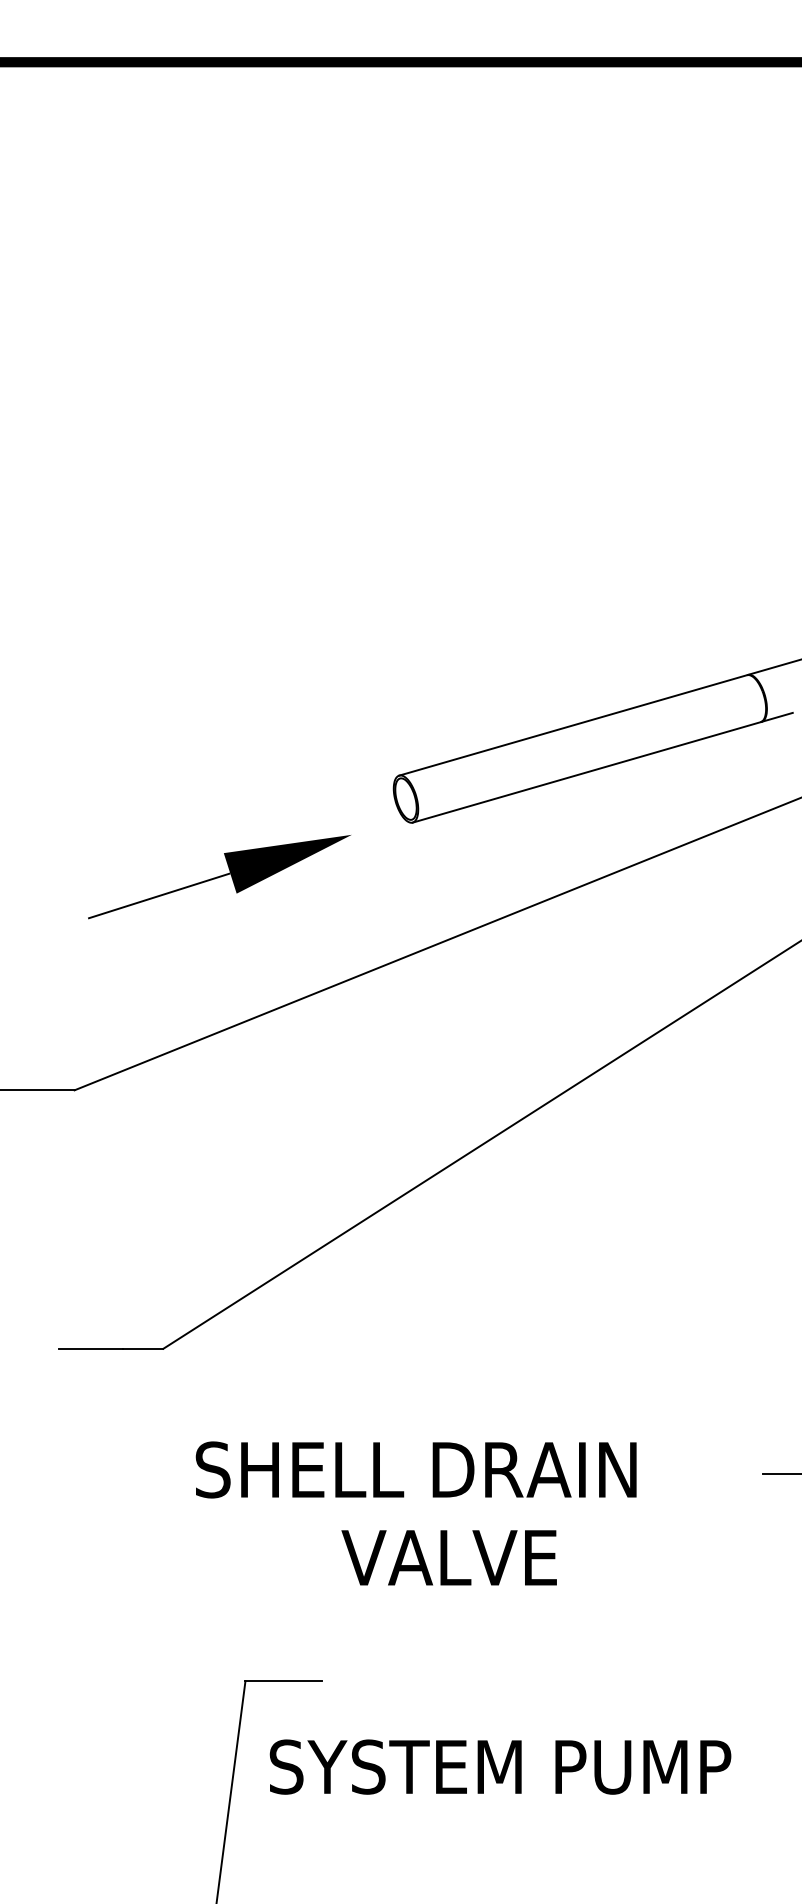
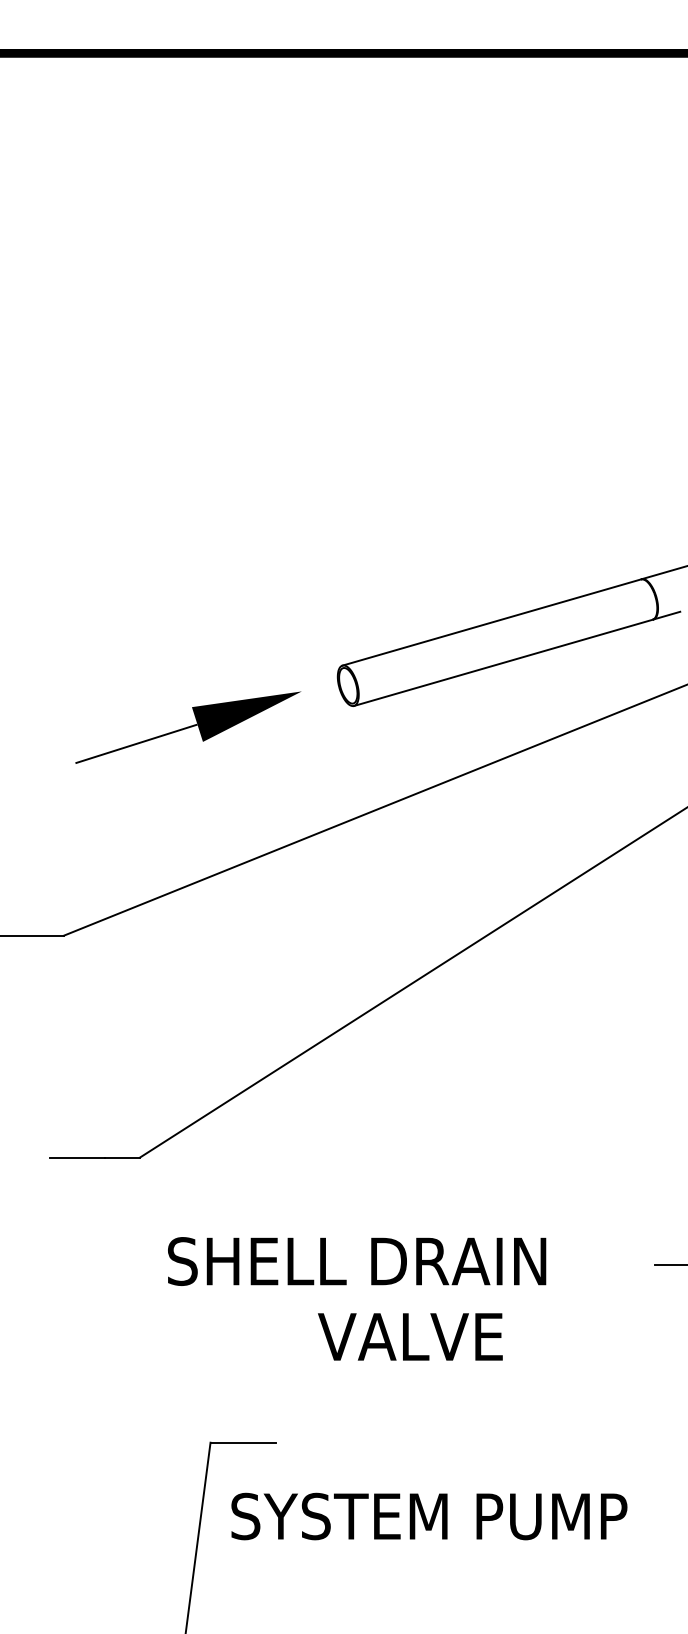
part: (219, 876) -> (188, 727), moved
text: (449, 1557) -> (410, 1336), moved

